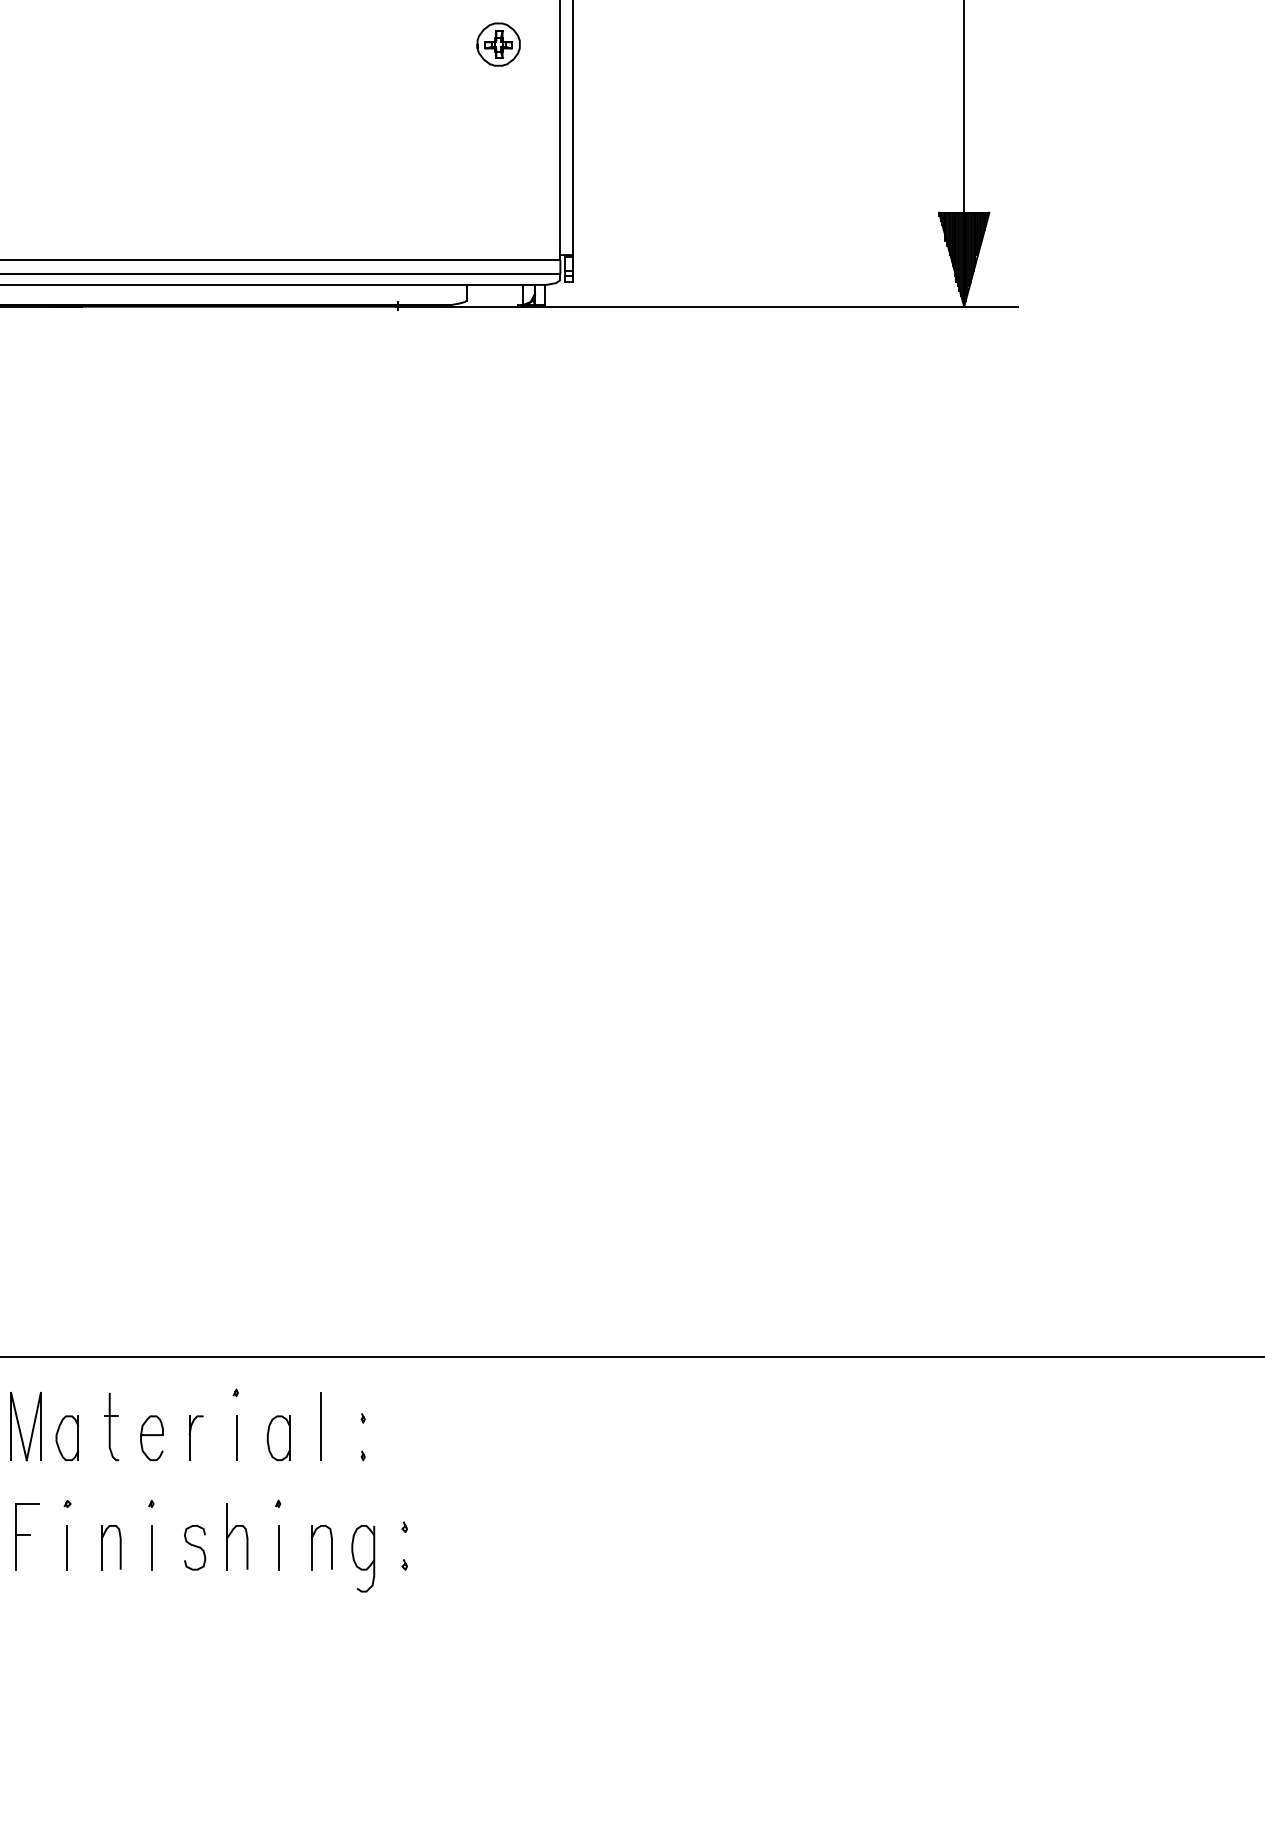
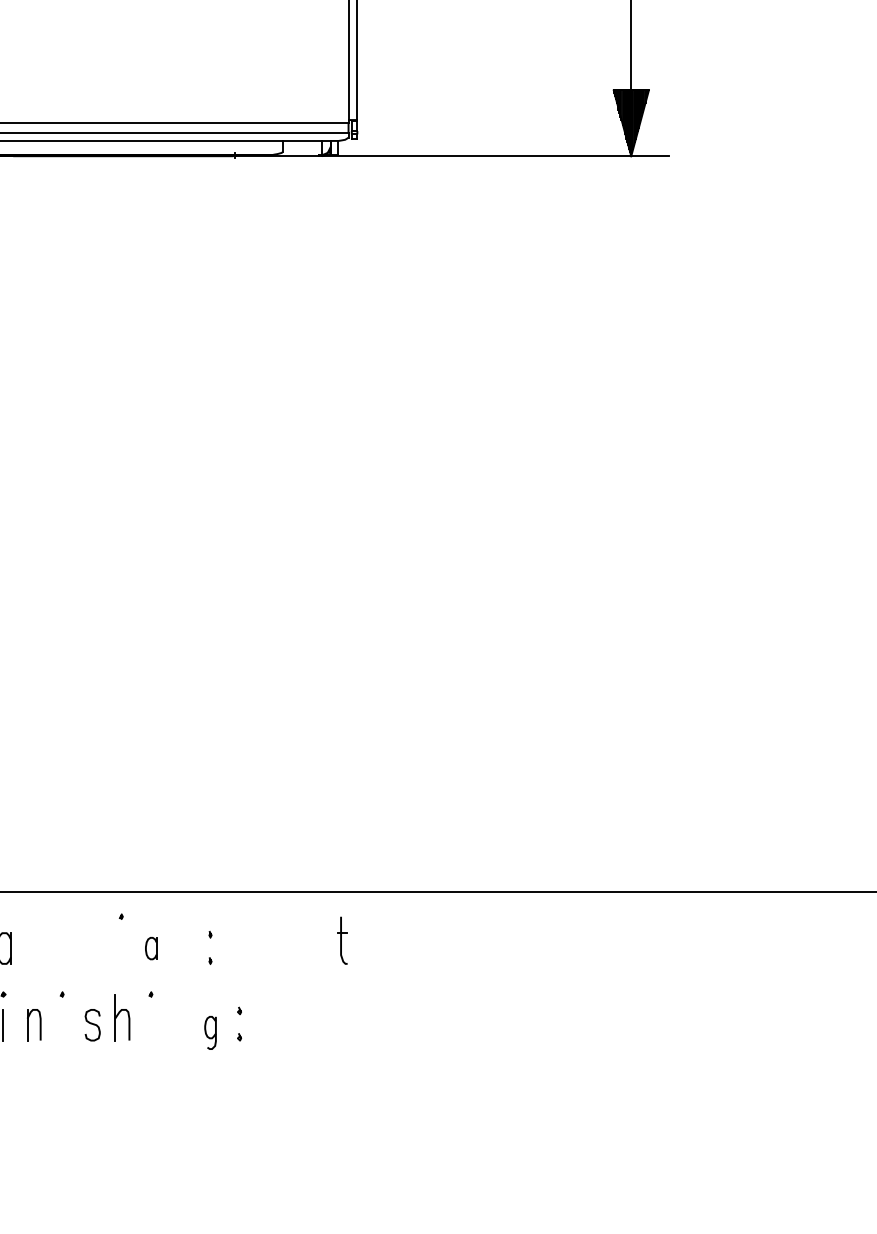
line: (321, 1426) -> (181, 940), removed
part: (111, 1427) -> (342, 940), moved
curve: (151, 1435) -> (62, 946), removed
part: (195, 1437) -> (93, 947), removed
line: (236, 1438) -> (121, 948), removed
part: (278, 1438) -> (151, 948), size x0.7
line: (151, 1547) -> (62, 1025), removed
line: (278, 1547) -> (151, 1025), removed
part: (312, 1547) -> (174, 1025), removed
part: (363, 1558) -> (210, 1032), size x0.7

